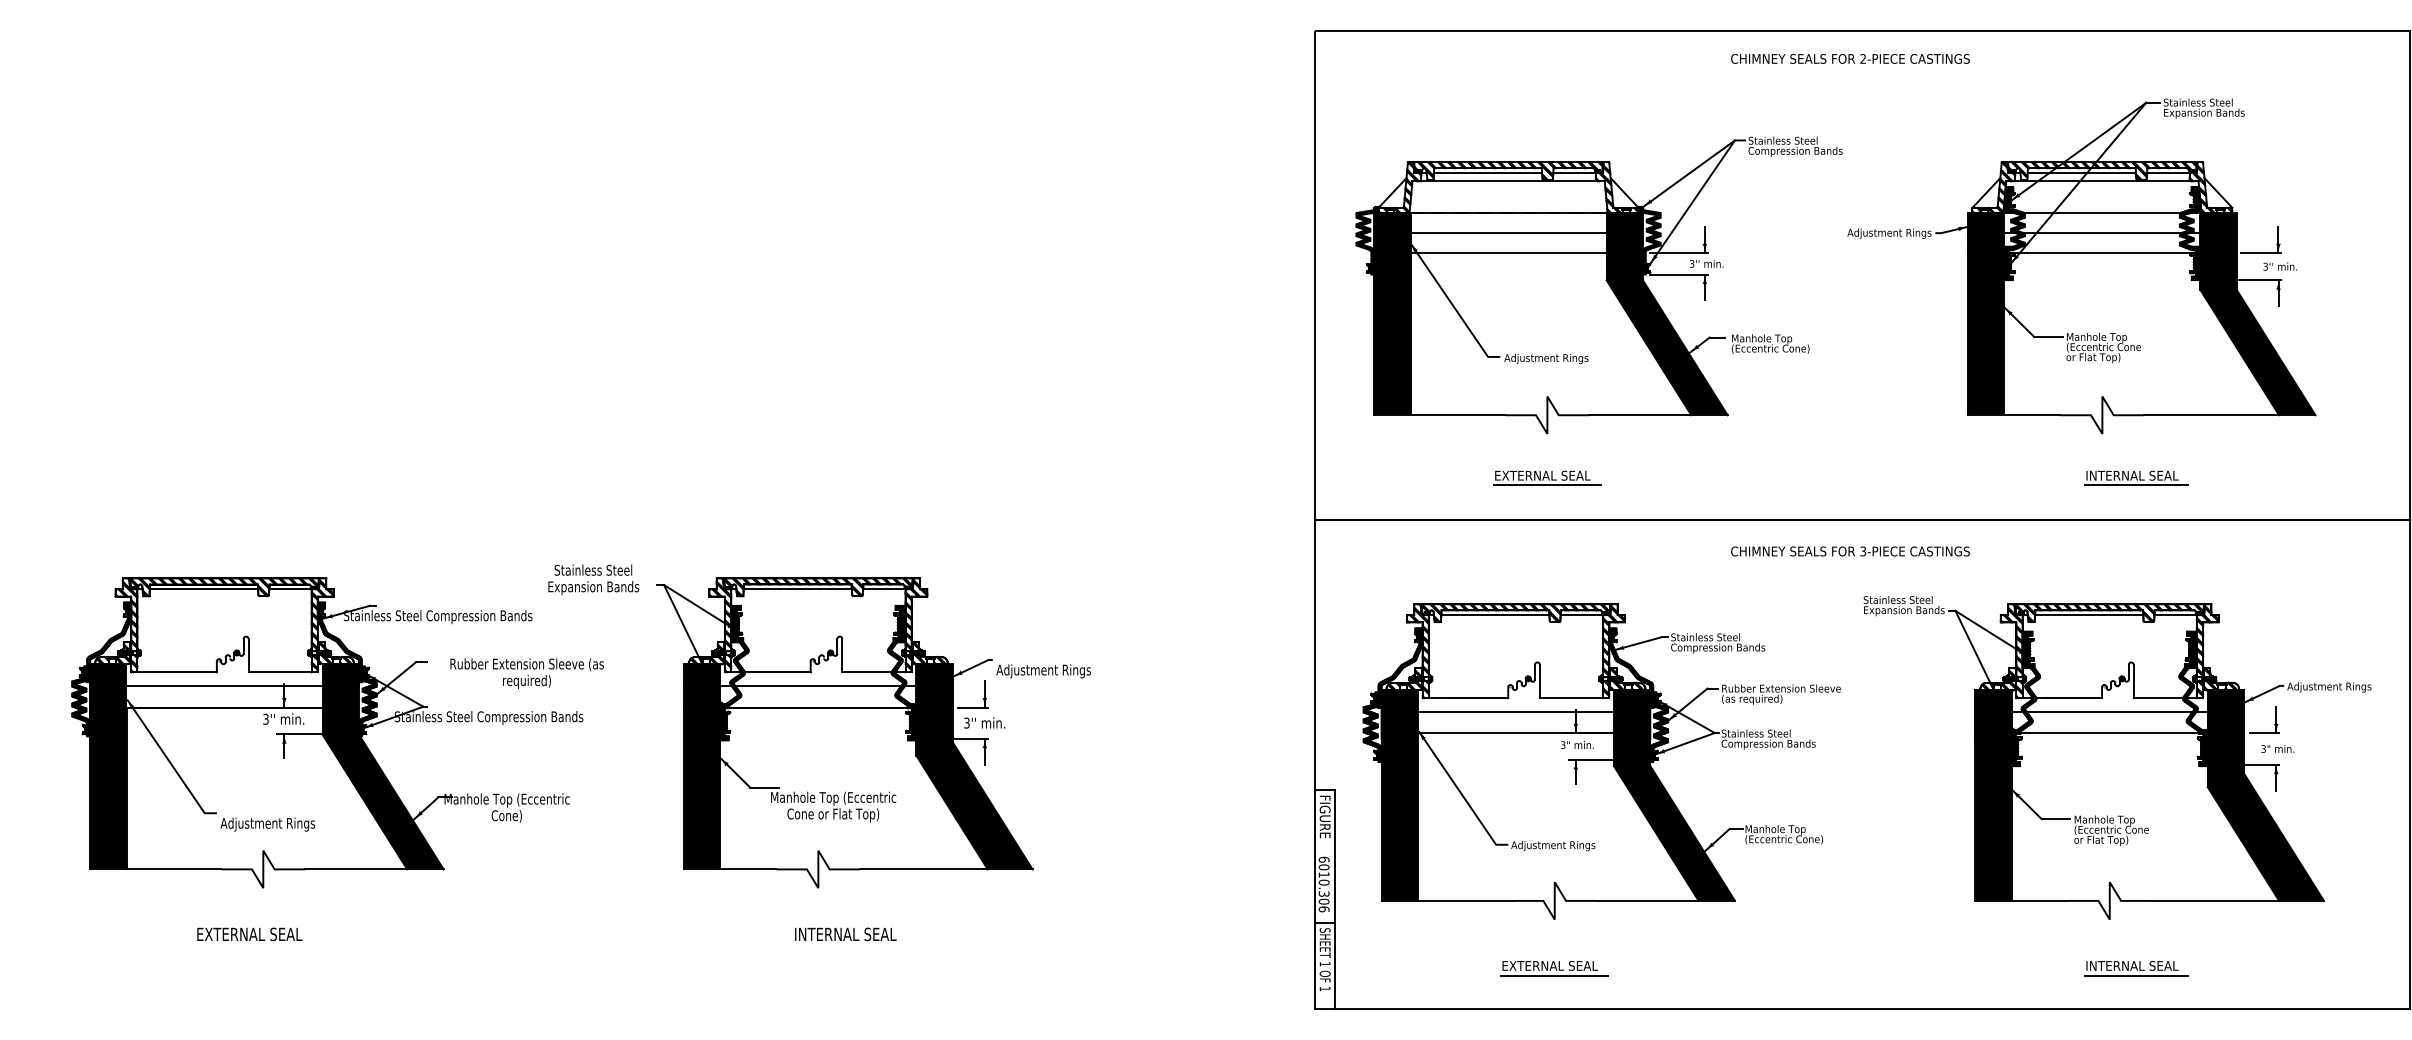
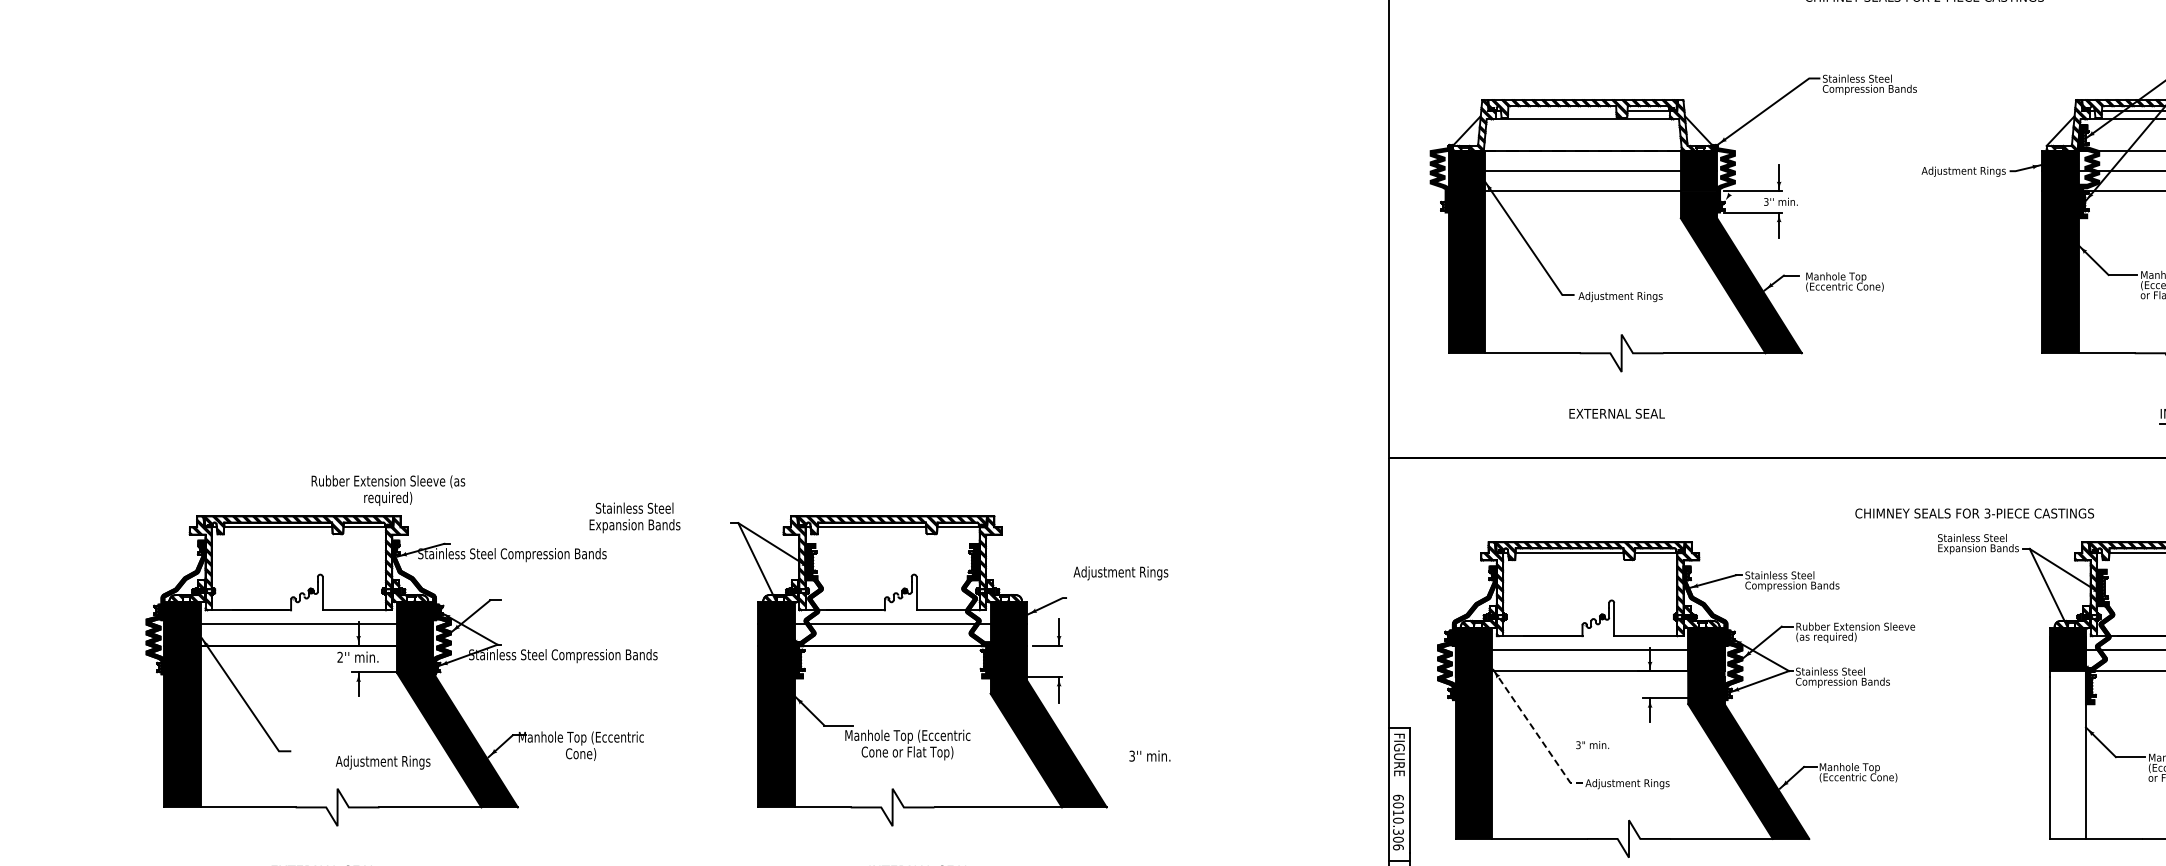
line: (1487, 173) -> (1561, 111), removed
line: (1692, 201) -> (1766, 139), removed
line: (1546, 485) -> (1620, 423), removed
text: (1850, 551) -> (1974, 513), moved
text: (593, 579) -> (634, 517), moved
text: (1043, 671) -> (1120, 573), moved
text: (526, 673) -> (387, 490), moved
text: (265, 719) -> (339, 657), 3'' -> 2''
text: (984, 722) -> (1149, 755), moved
text: (1577, 745) -> (1592, 745), moved
line: (1461, 793) -> (1535, 731), solid -> dashed
fill: (1993, 816) -> (2067, 754), removed
text: (267, 824) -> (382, 762), moved

